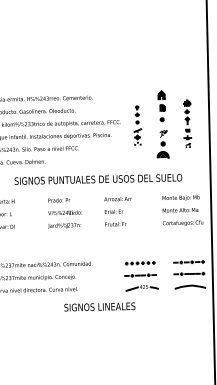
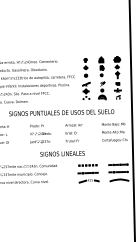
part: (187, 123) -> (117, 77), size x1.43
part: (137, 124) -> (86, 78), size x1.67
text: (99, 306) -> (62, 153), moved

